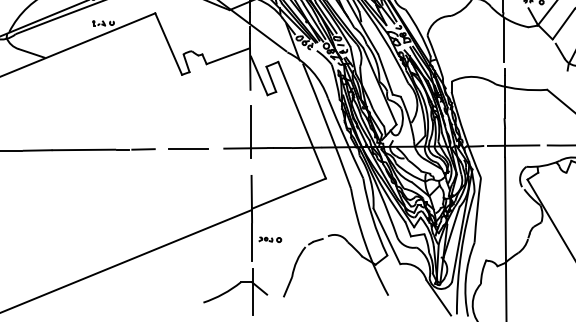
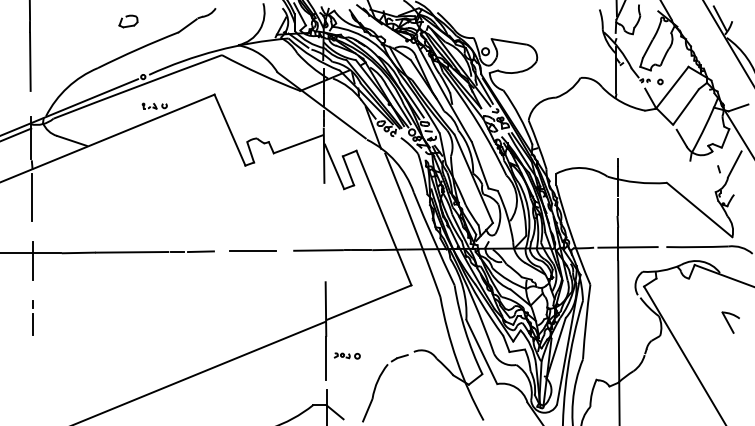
line: (503, 40) -> (616, 125), removed
line: (251, 131) -> (325, 231), removed

